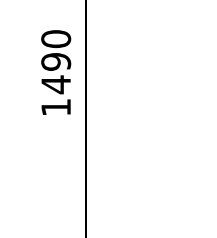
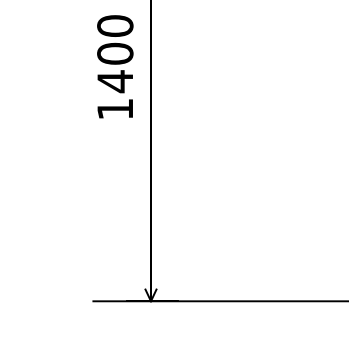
text: (56, 61) -> (115, 53), 1490 -> 1400

